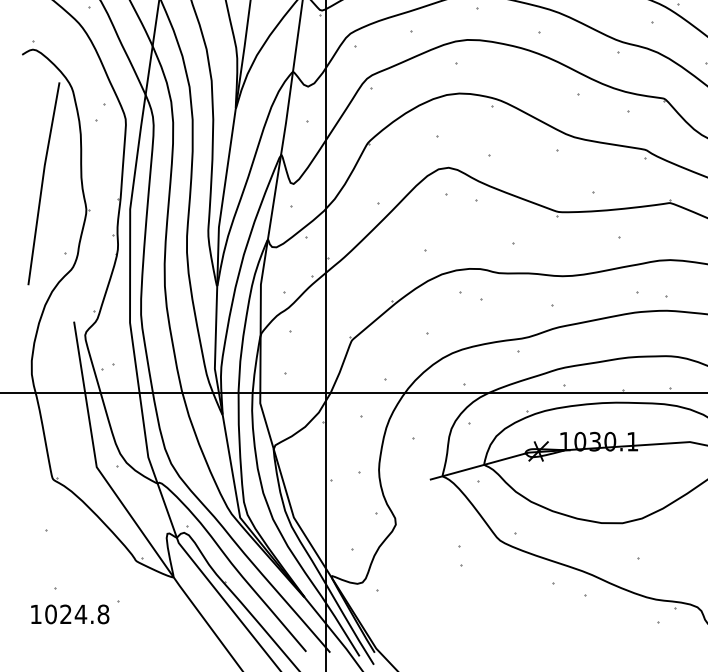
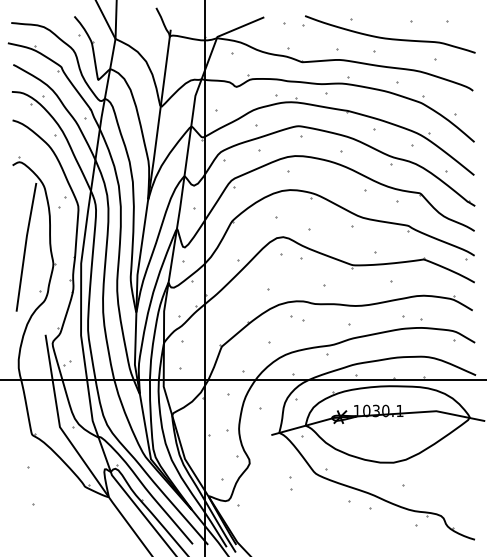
part: (75, 611) -> (46, 518), removed

